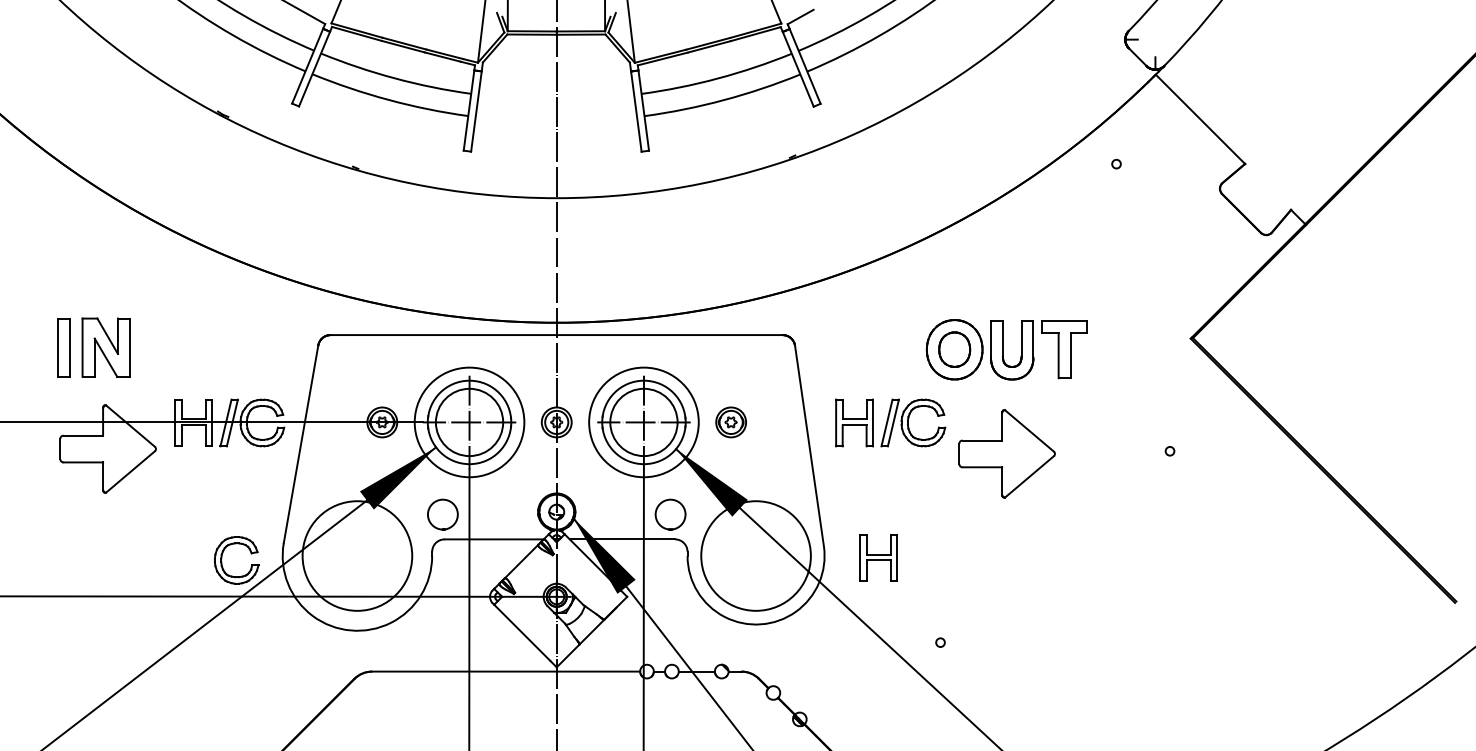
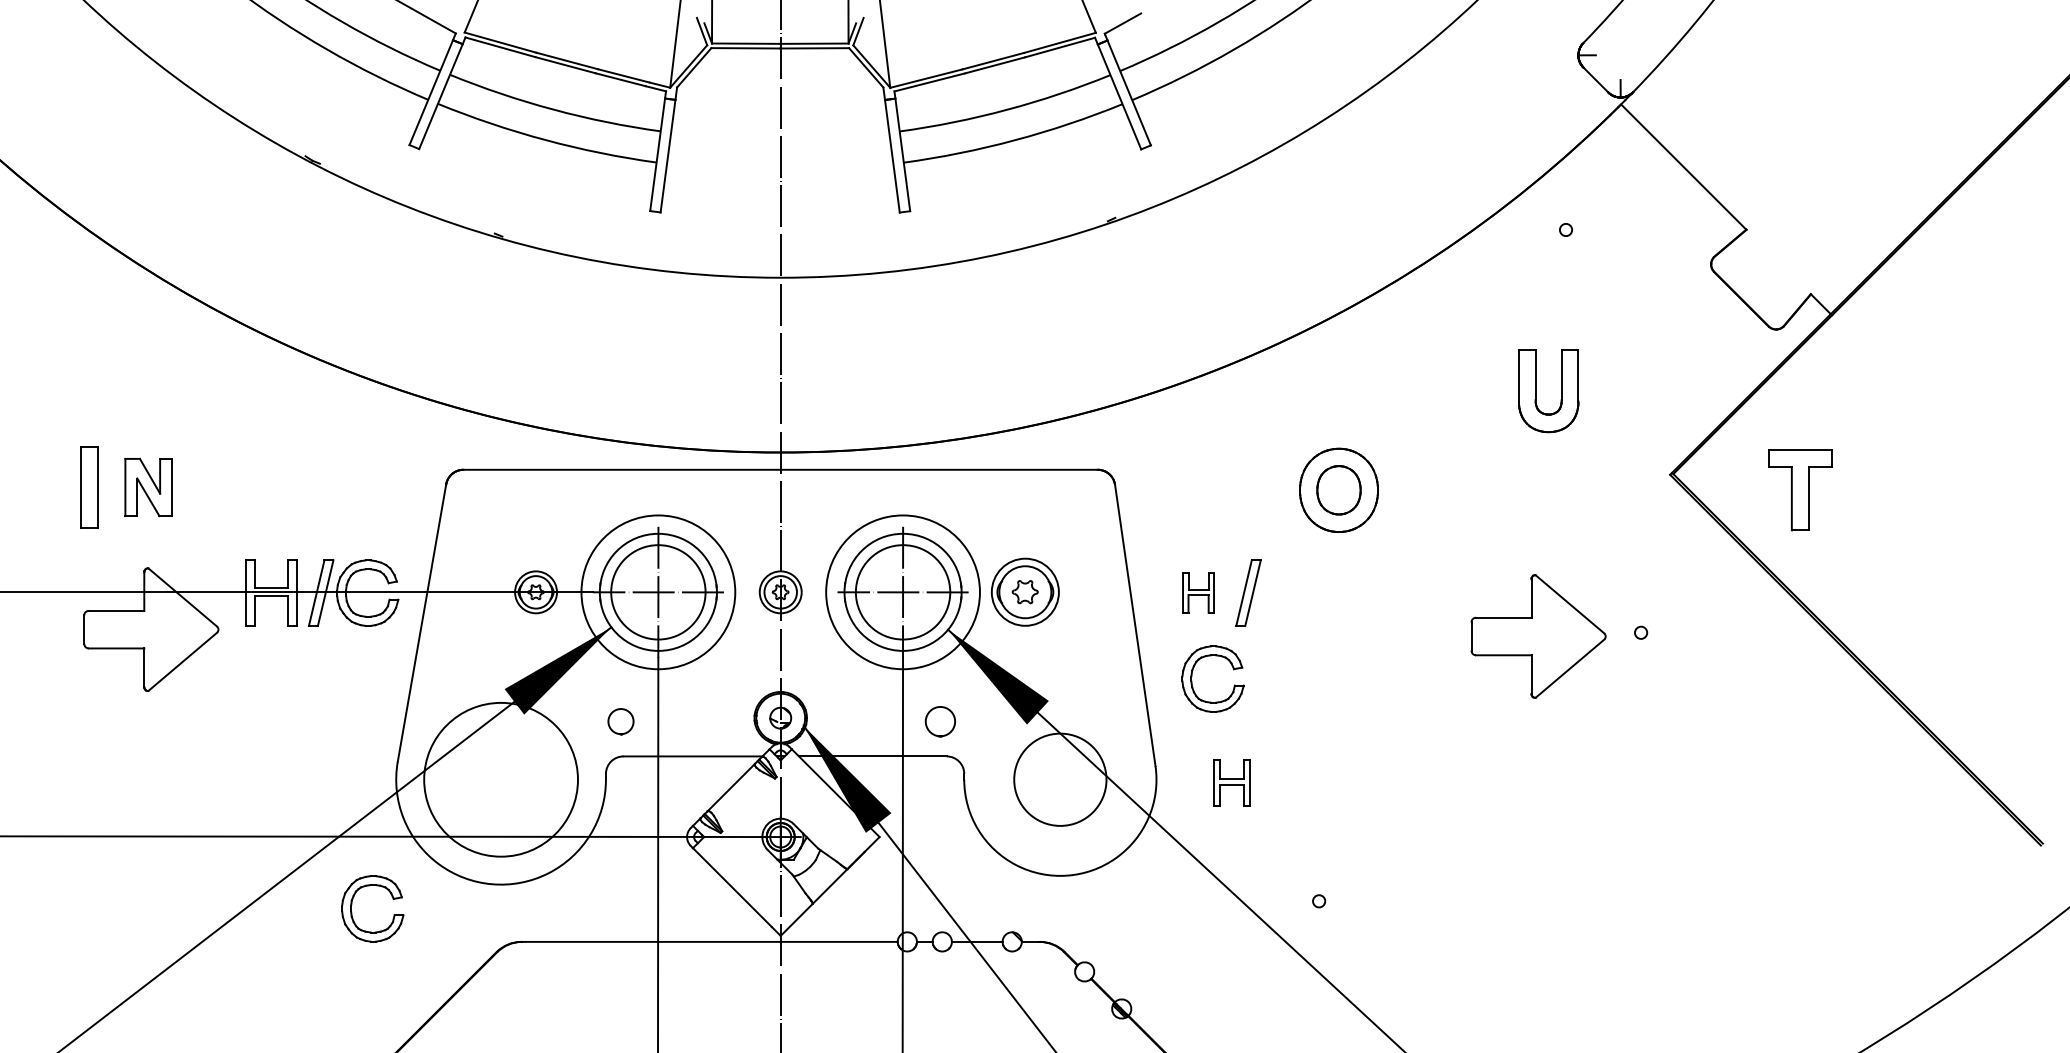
part: (106, 347) -> (148, 487), size x0.7
part: (1064, 349) -> (1800, 490), moved
part: (1003, 350) -> (1536, 391), moved
part: (908, 421) -> (1192, 677), moved
part: (731, 422) -> (1025, 592), size x1.6
part: (854, 422) -> (1198, 592), size x0.6
part: (1007, 453) -> (1538, 636), moved
part: (442, 514) -> (620, 721), size x0.6
part: (670, 514) -> (940, 721), size x0.7
circle: (756, 555) -> (1060, 779), size x0.6
part: (222, 557) -> (352, 904), moved
part: (878, 557) -> (1231, 782), size x0.7

